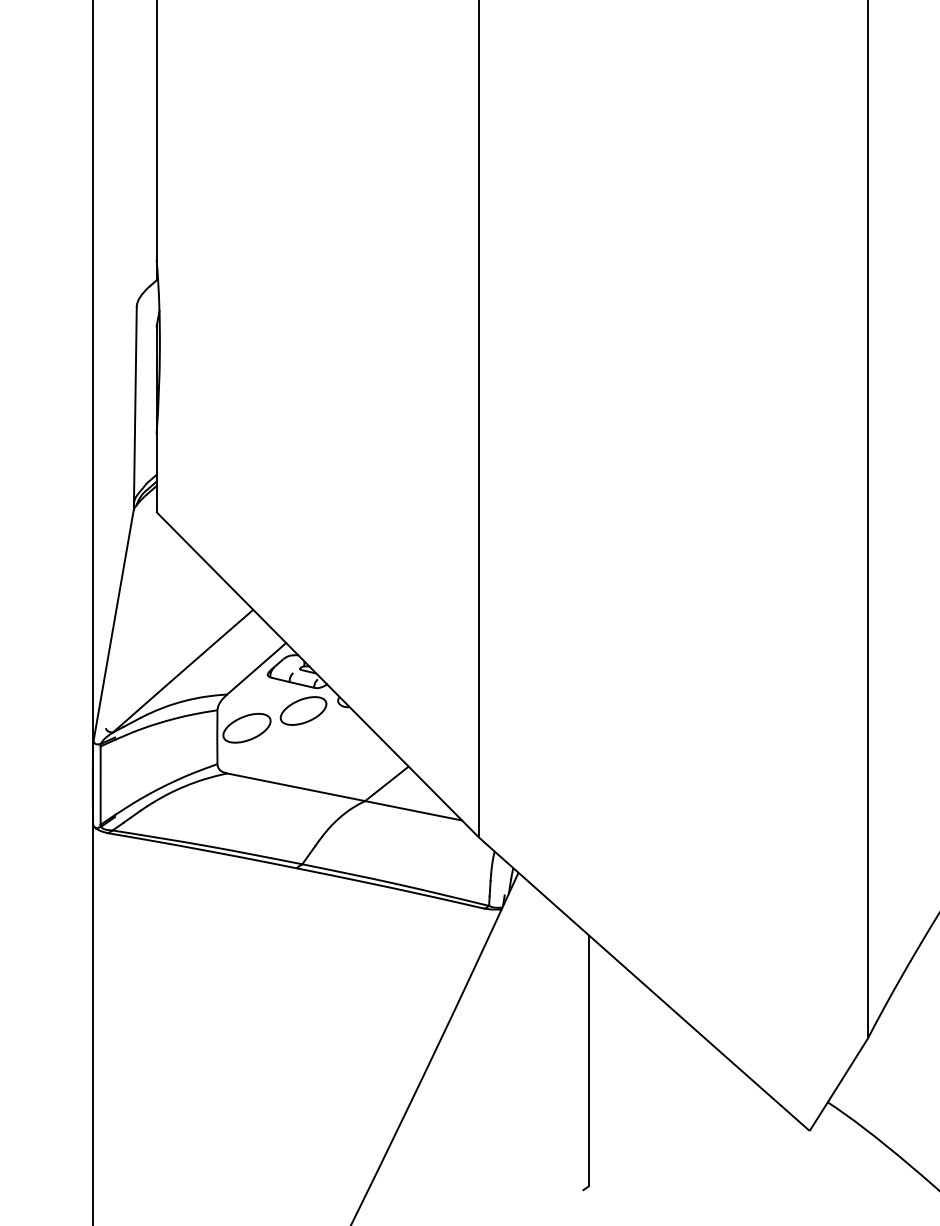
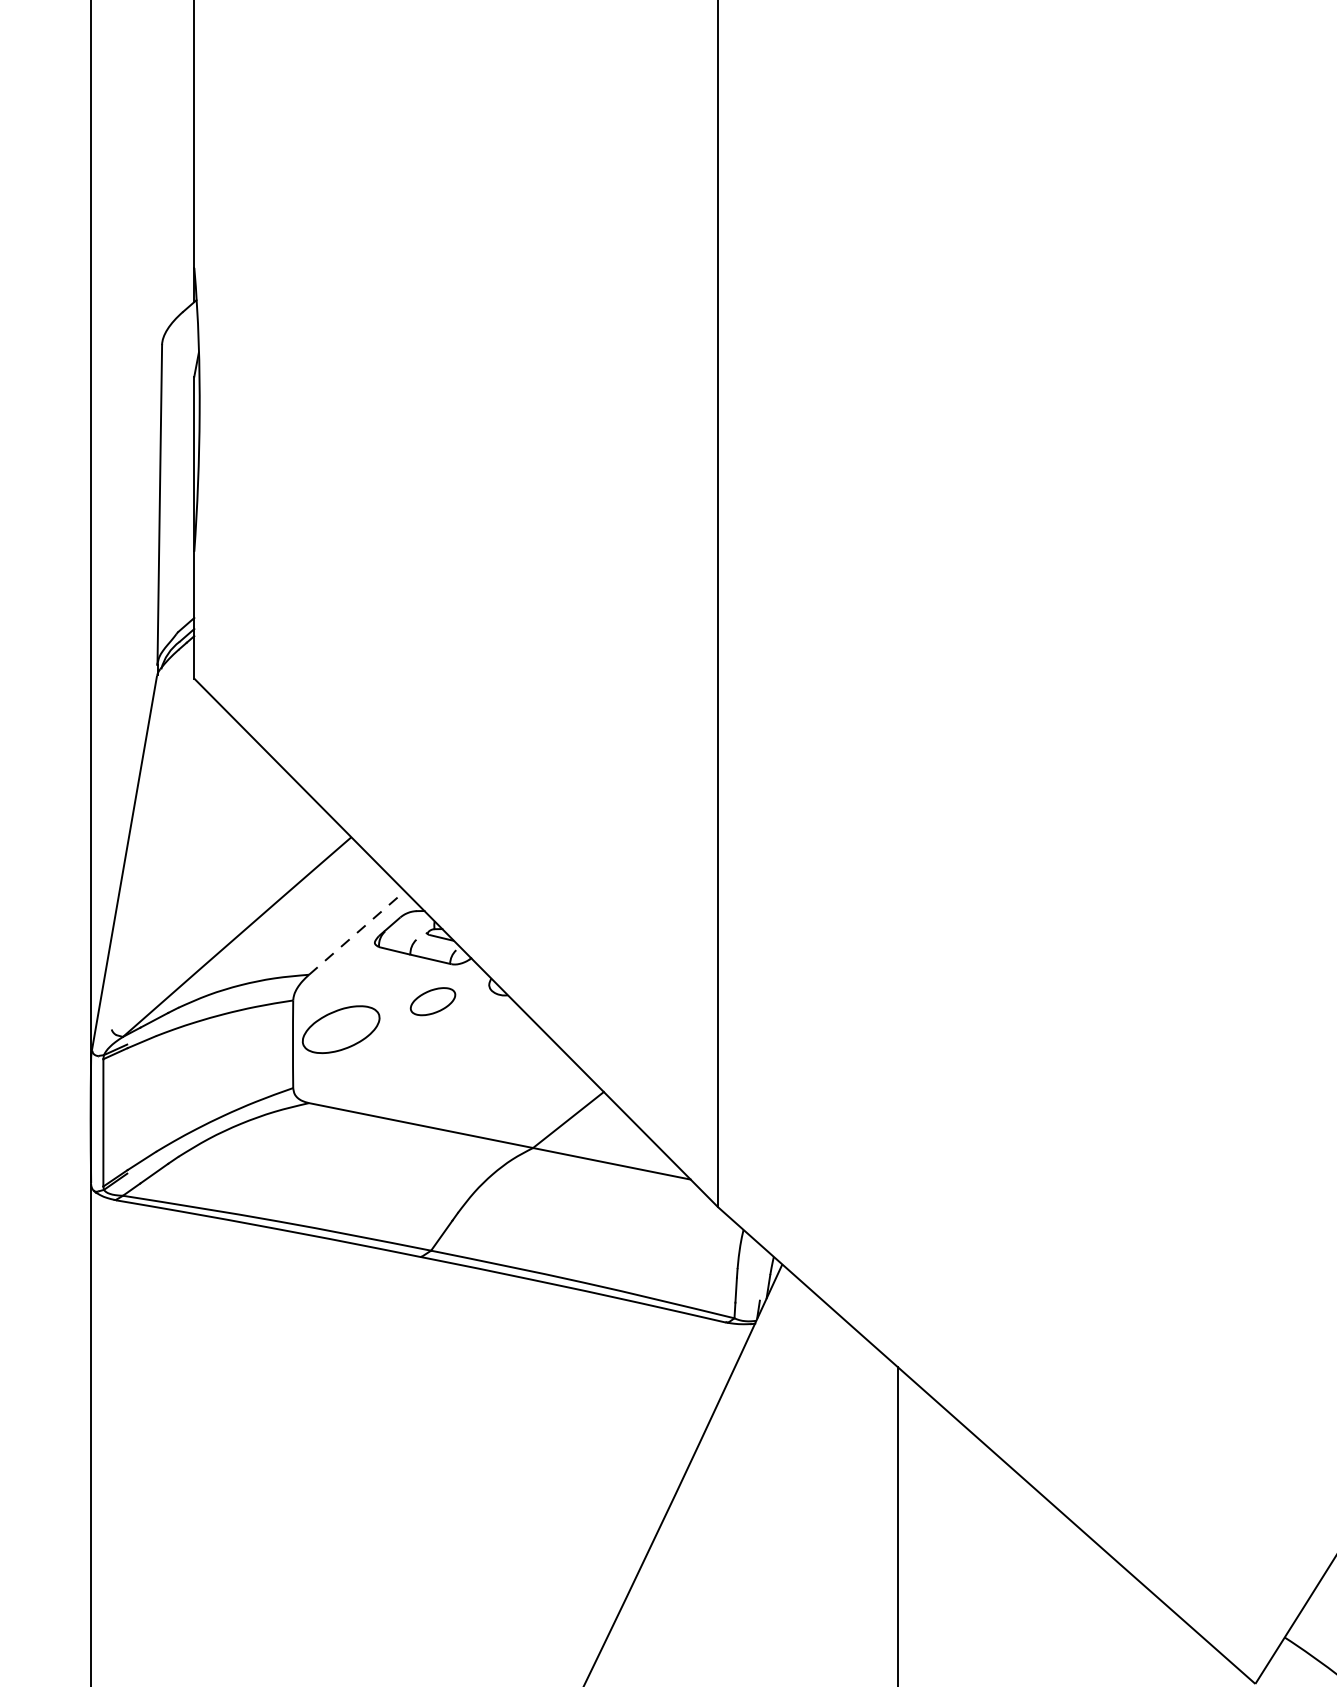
line: (257, 668) -> (358, 932), solid -> dashed
part: (303, 710) -> (432, 1000), size x0.6

